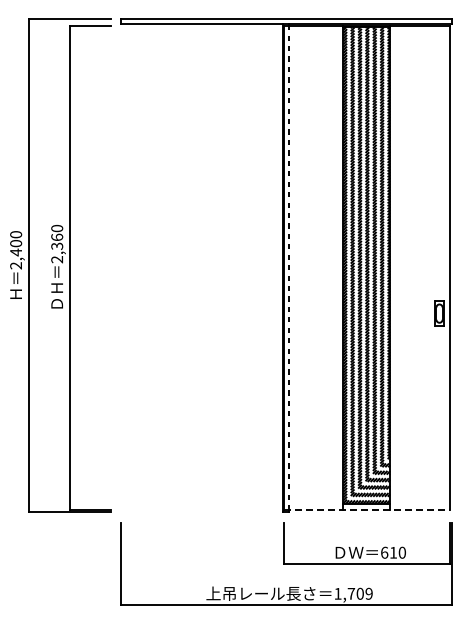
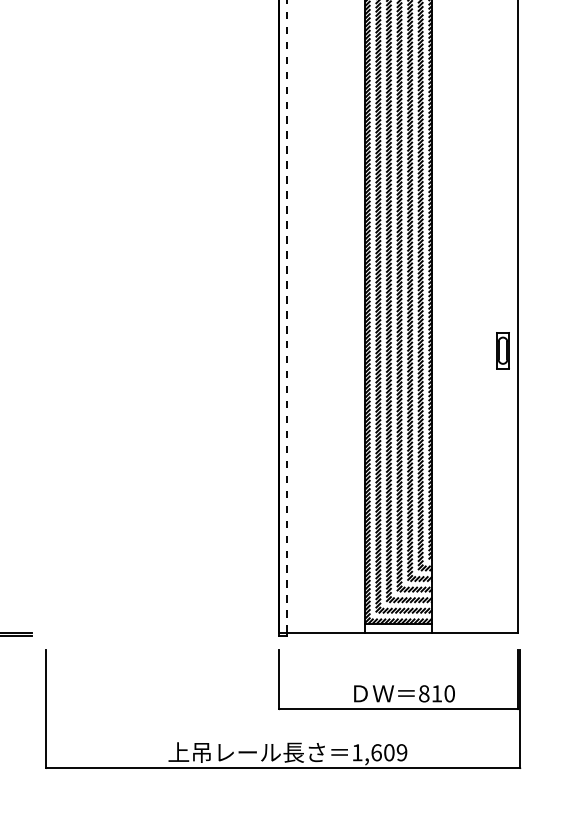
line: (367, 510) -> (399, 633), dashed -> solid
text: (384, 552) -> (424, 693), 610 -> 810
text: (351, 593) -> (376, 752), 1,709 -> 1,609

